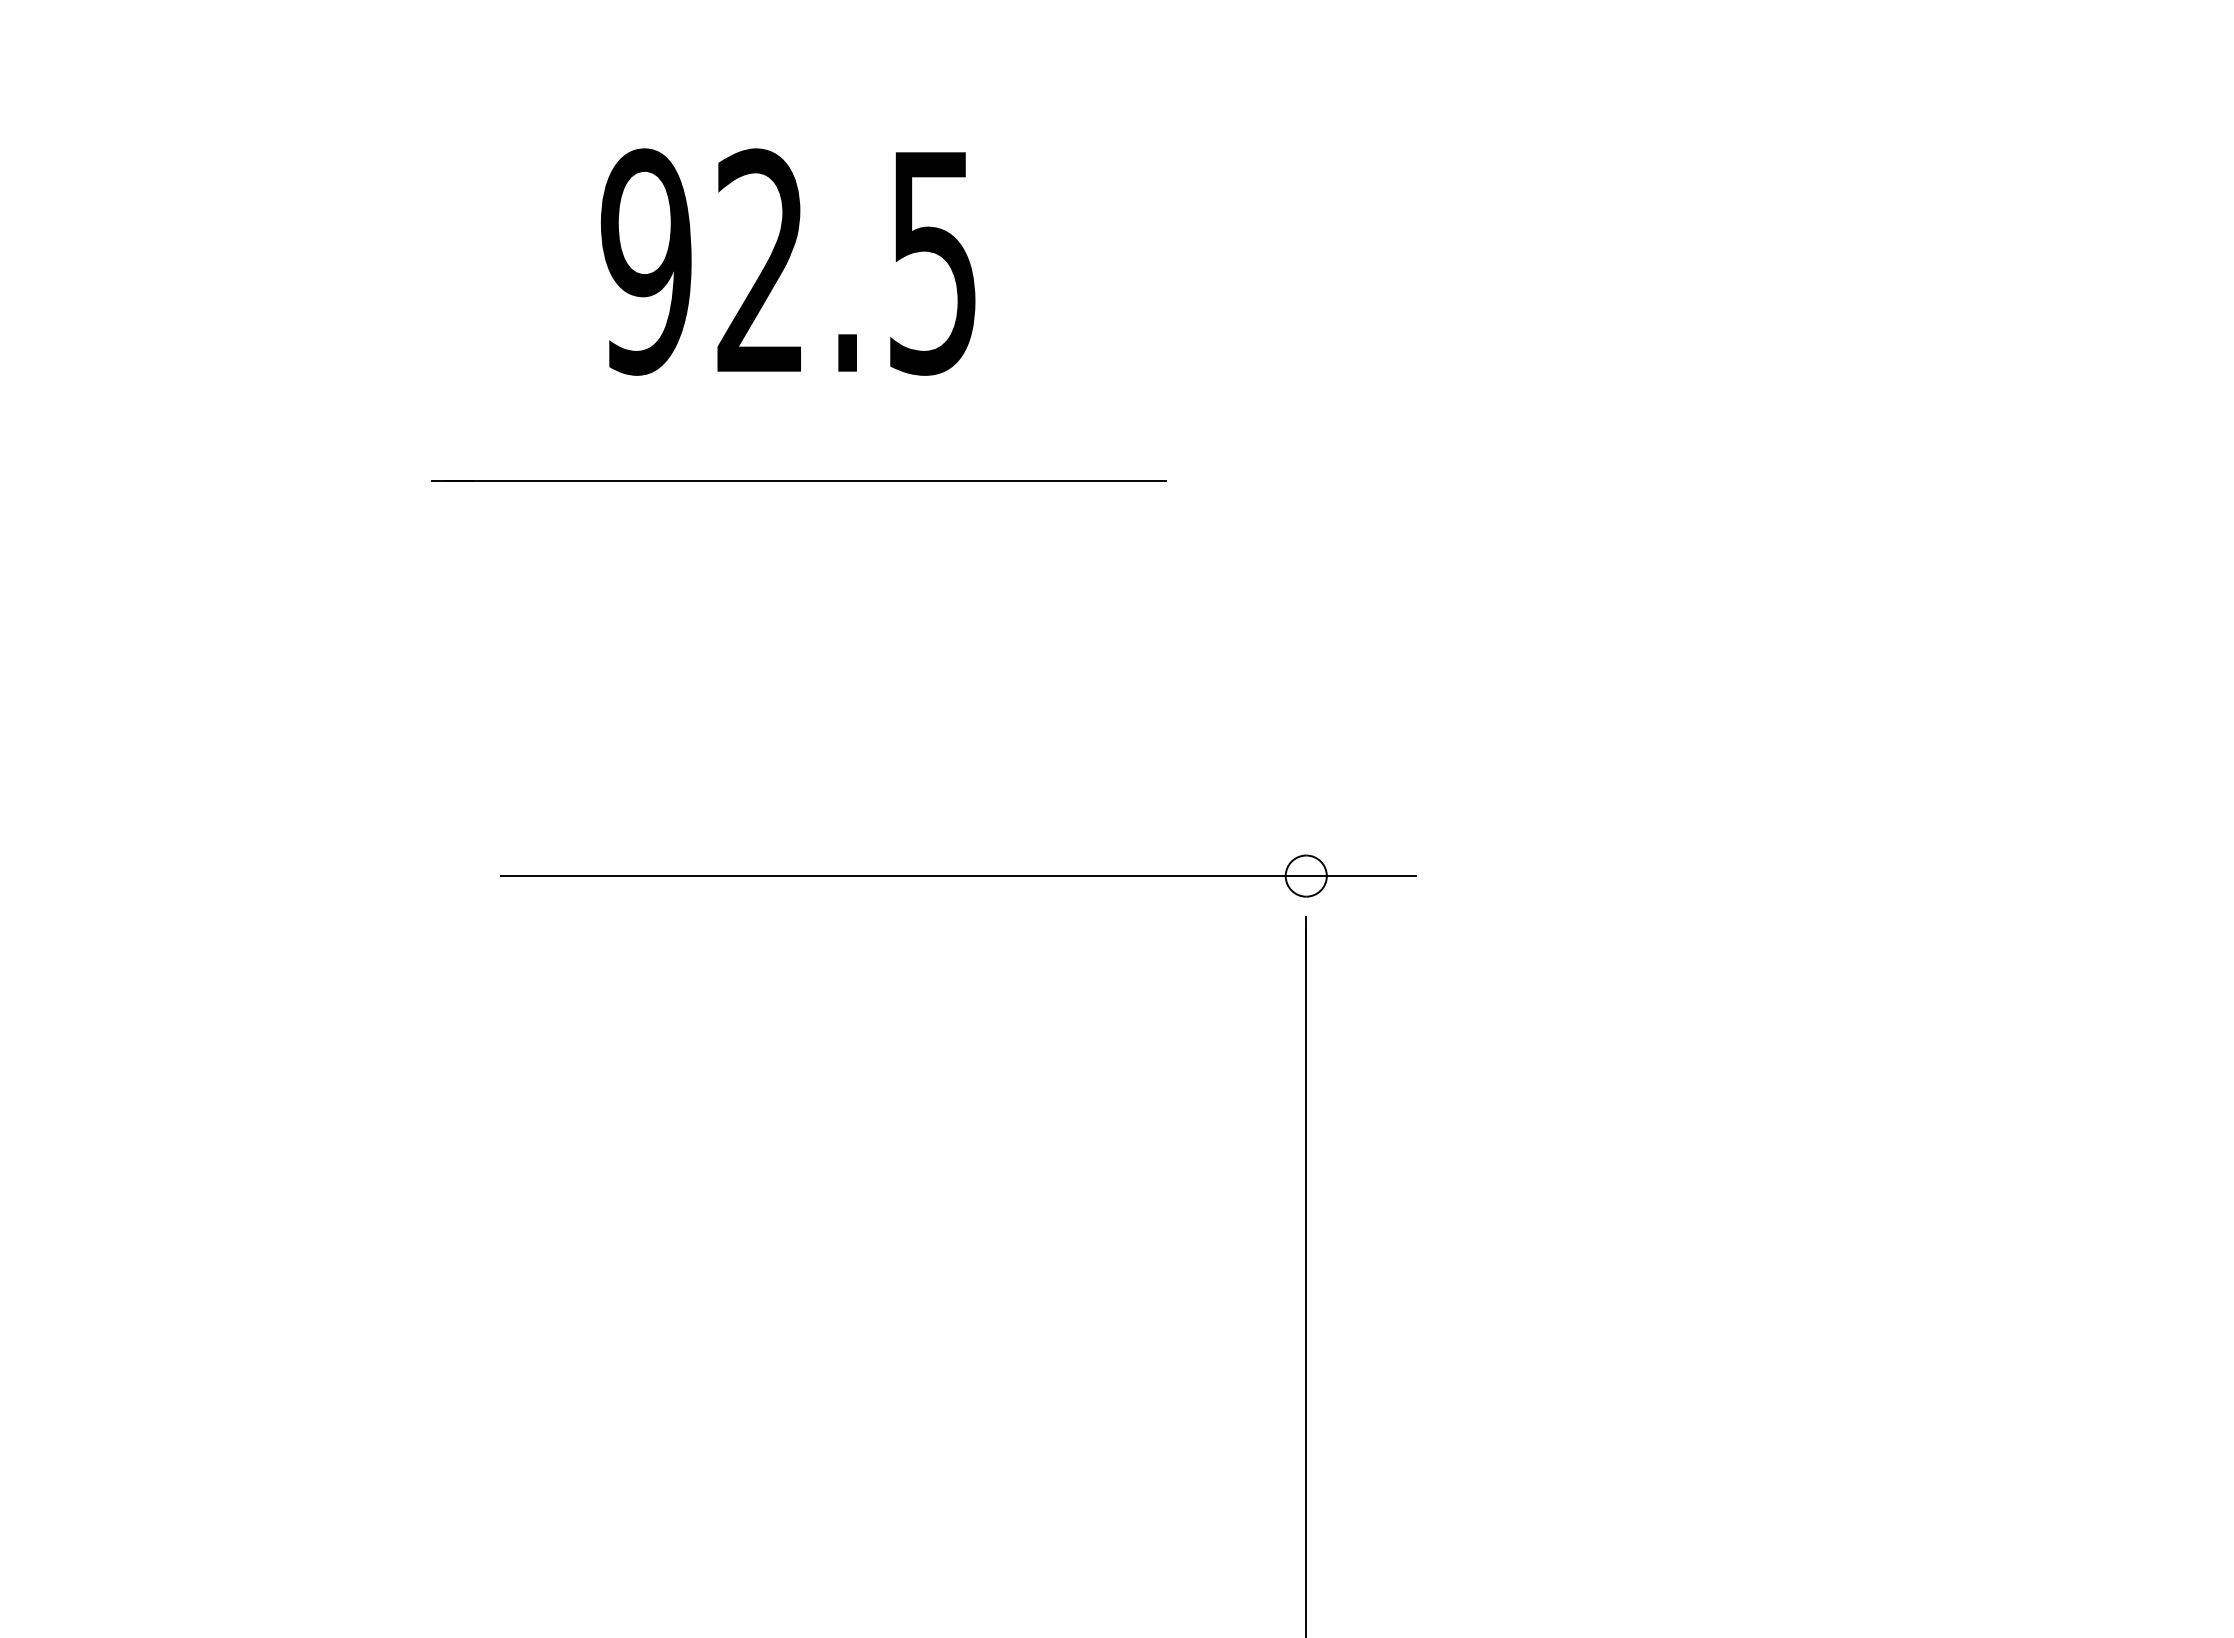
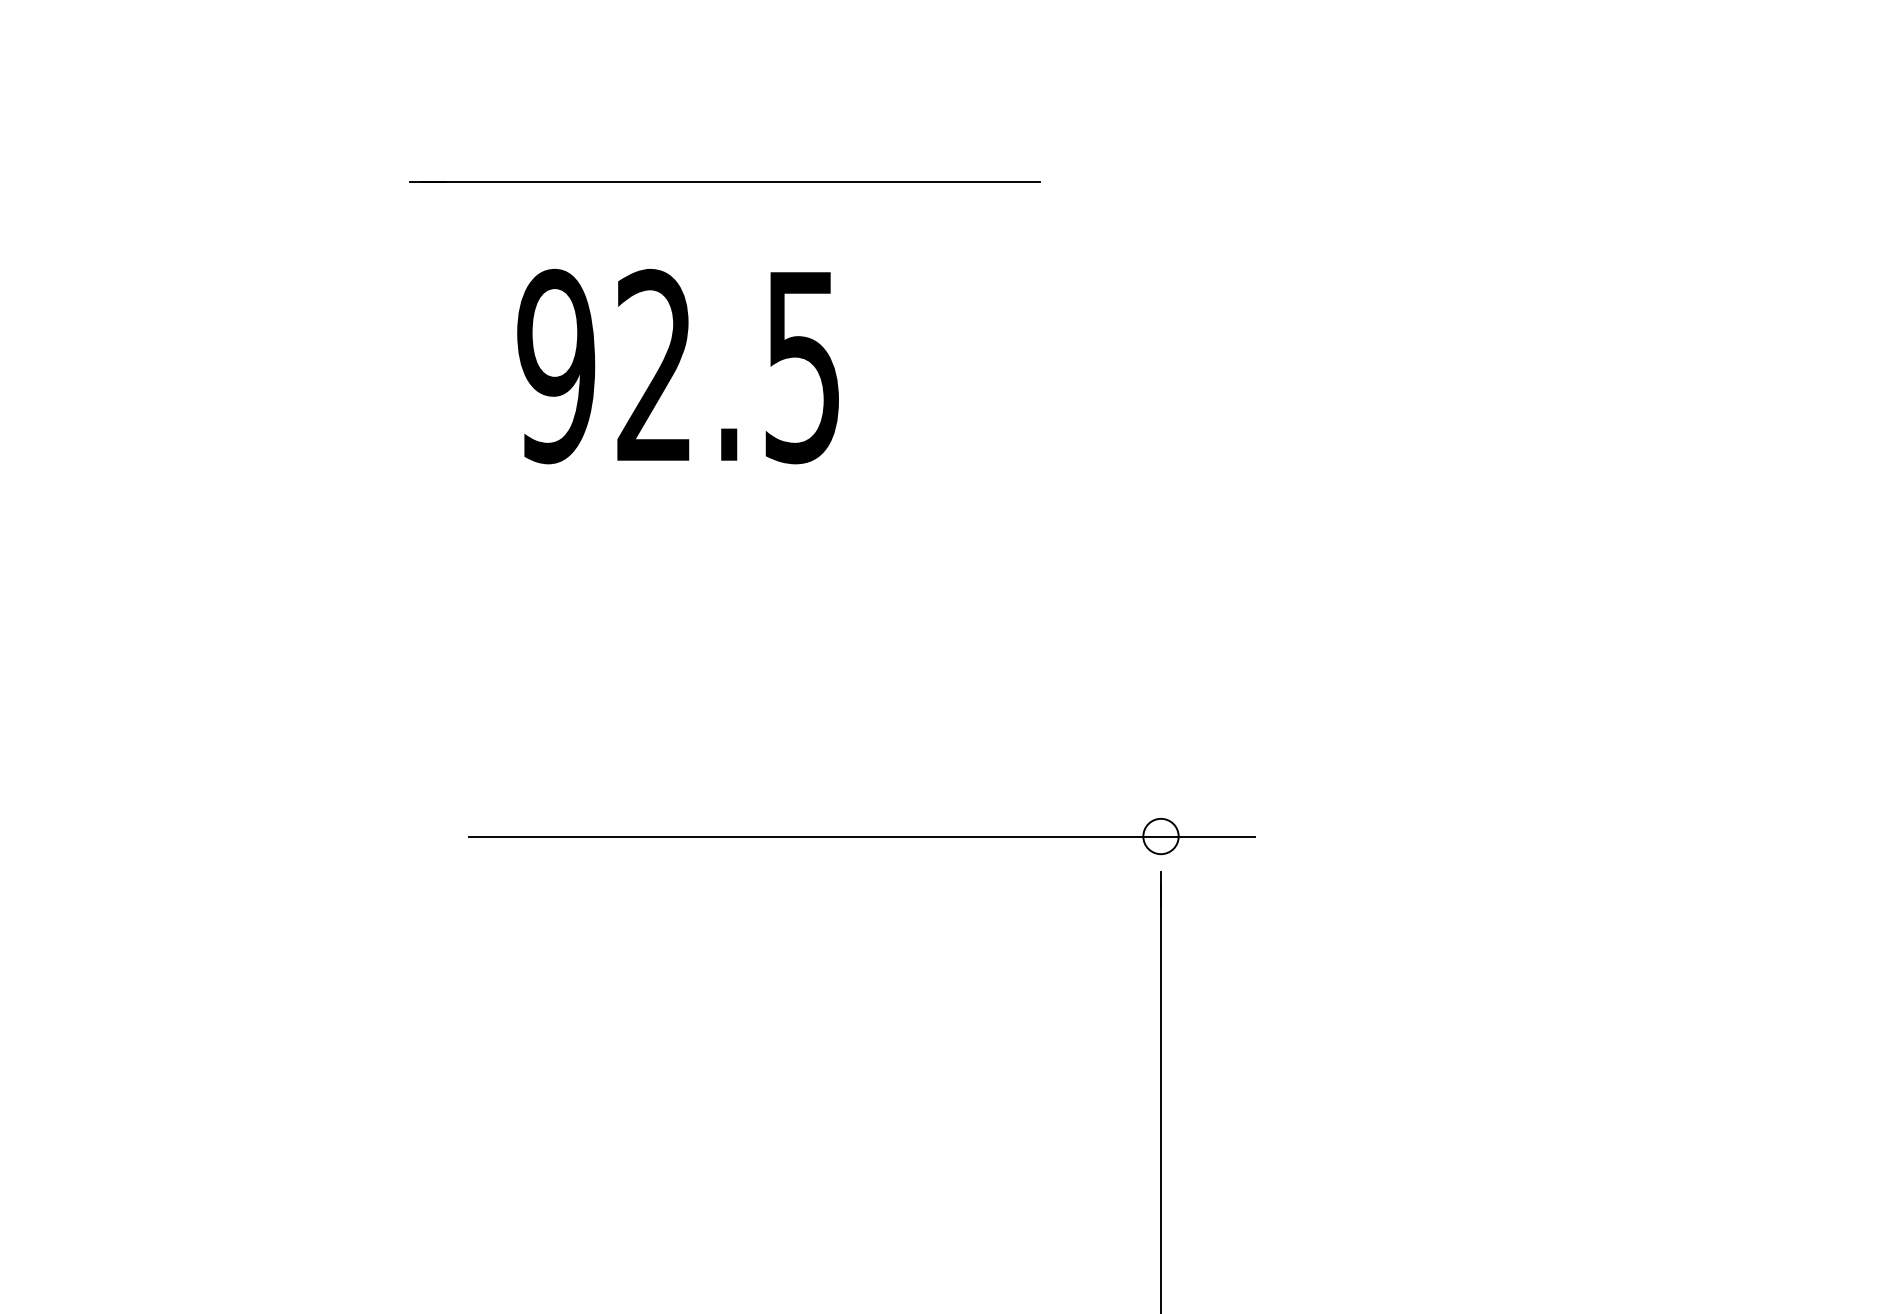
text: (788, 261) -> (678, 366), moved
line: (798, 480) -> (724, 181), moved

